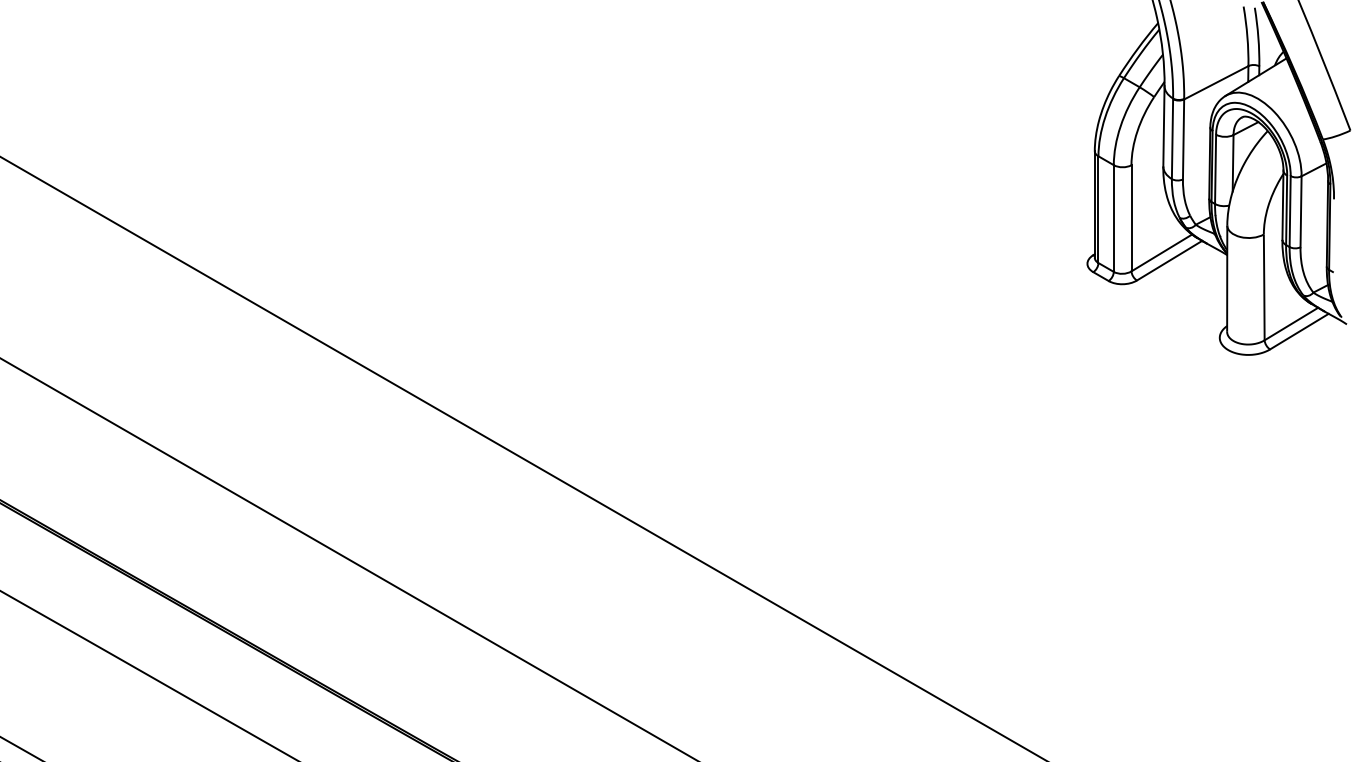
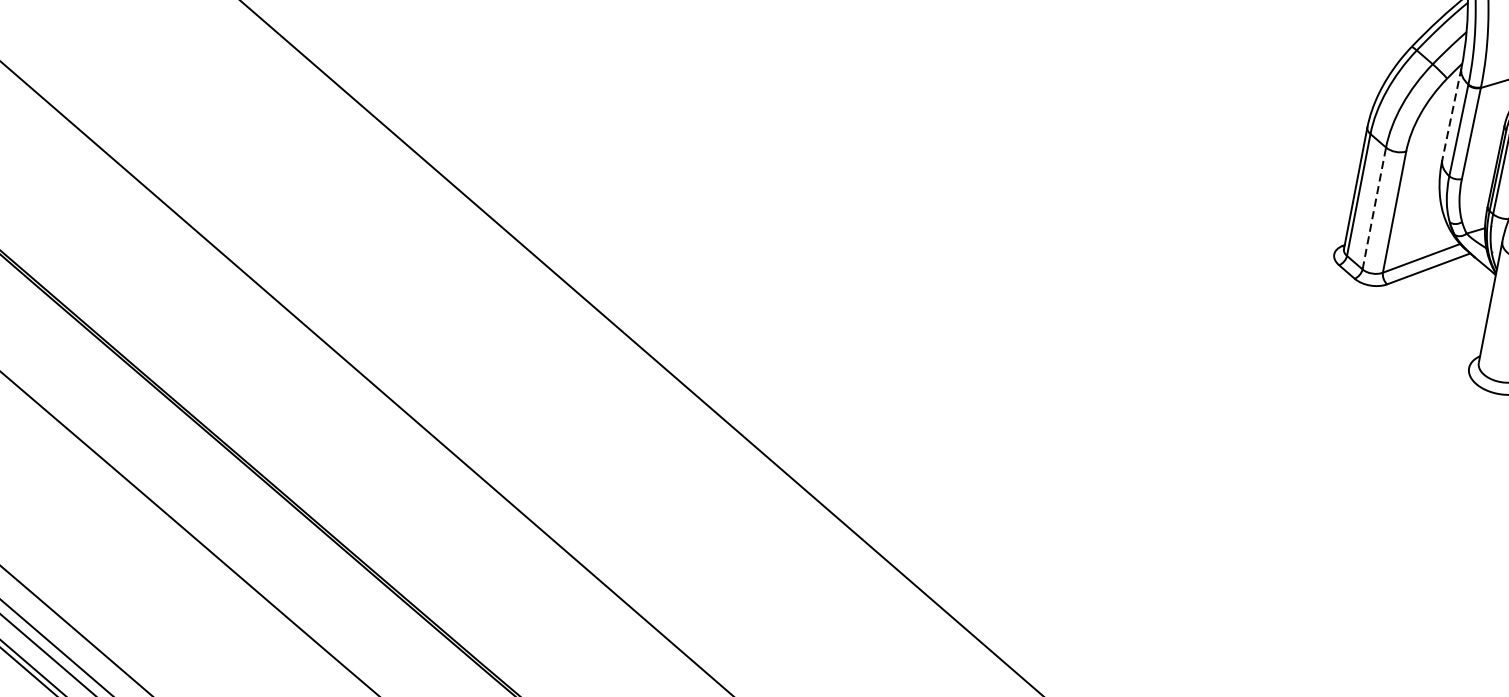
line: (1163, 126) -> (1451, 114), solid -> dashed
line: (1113, 218) -> (1373, 208), solid -> dashed

